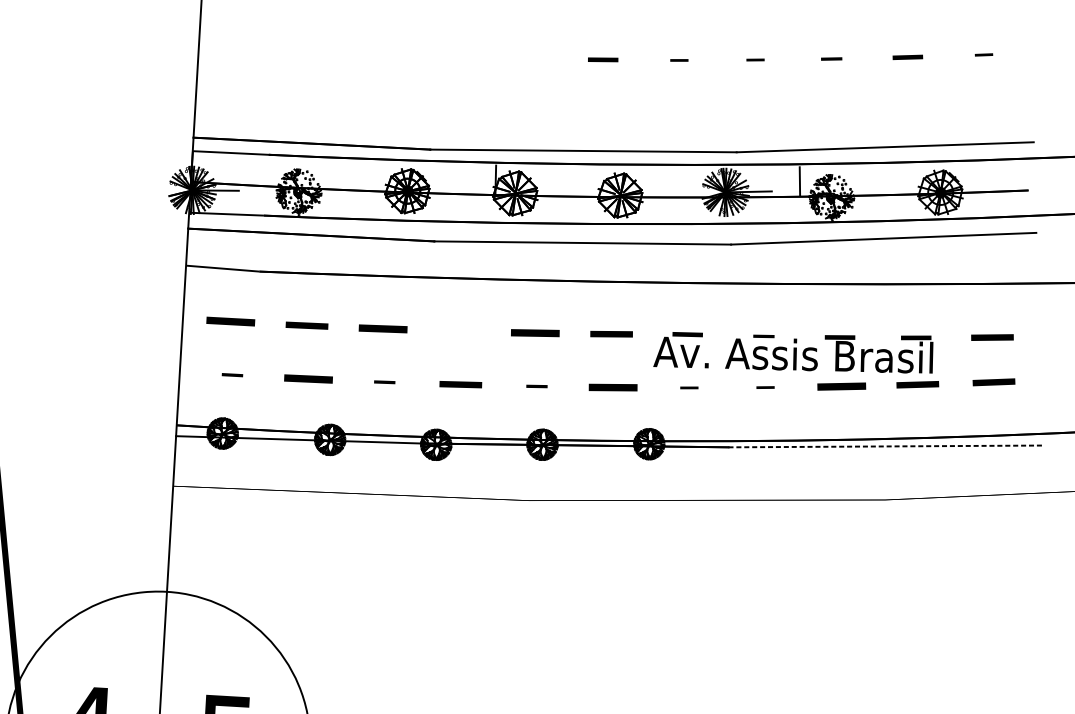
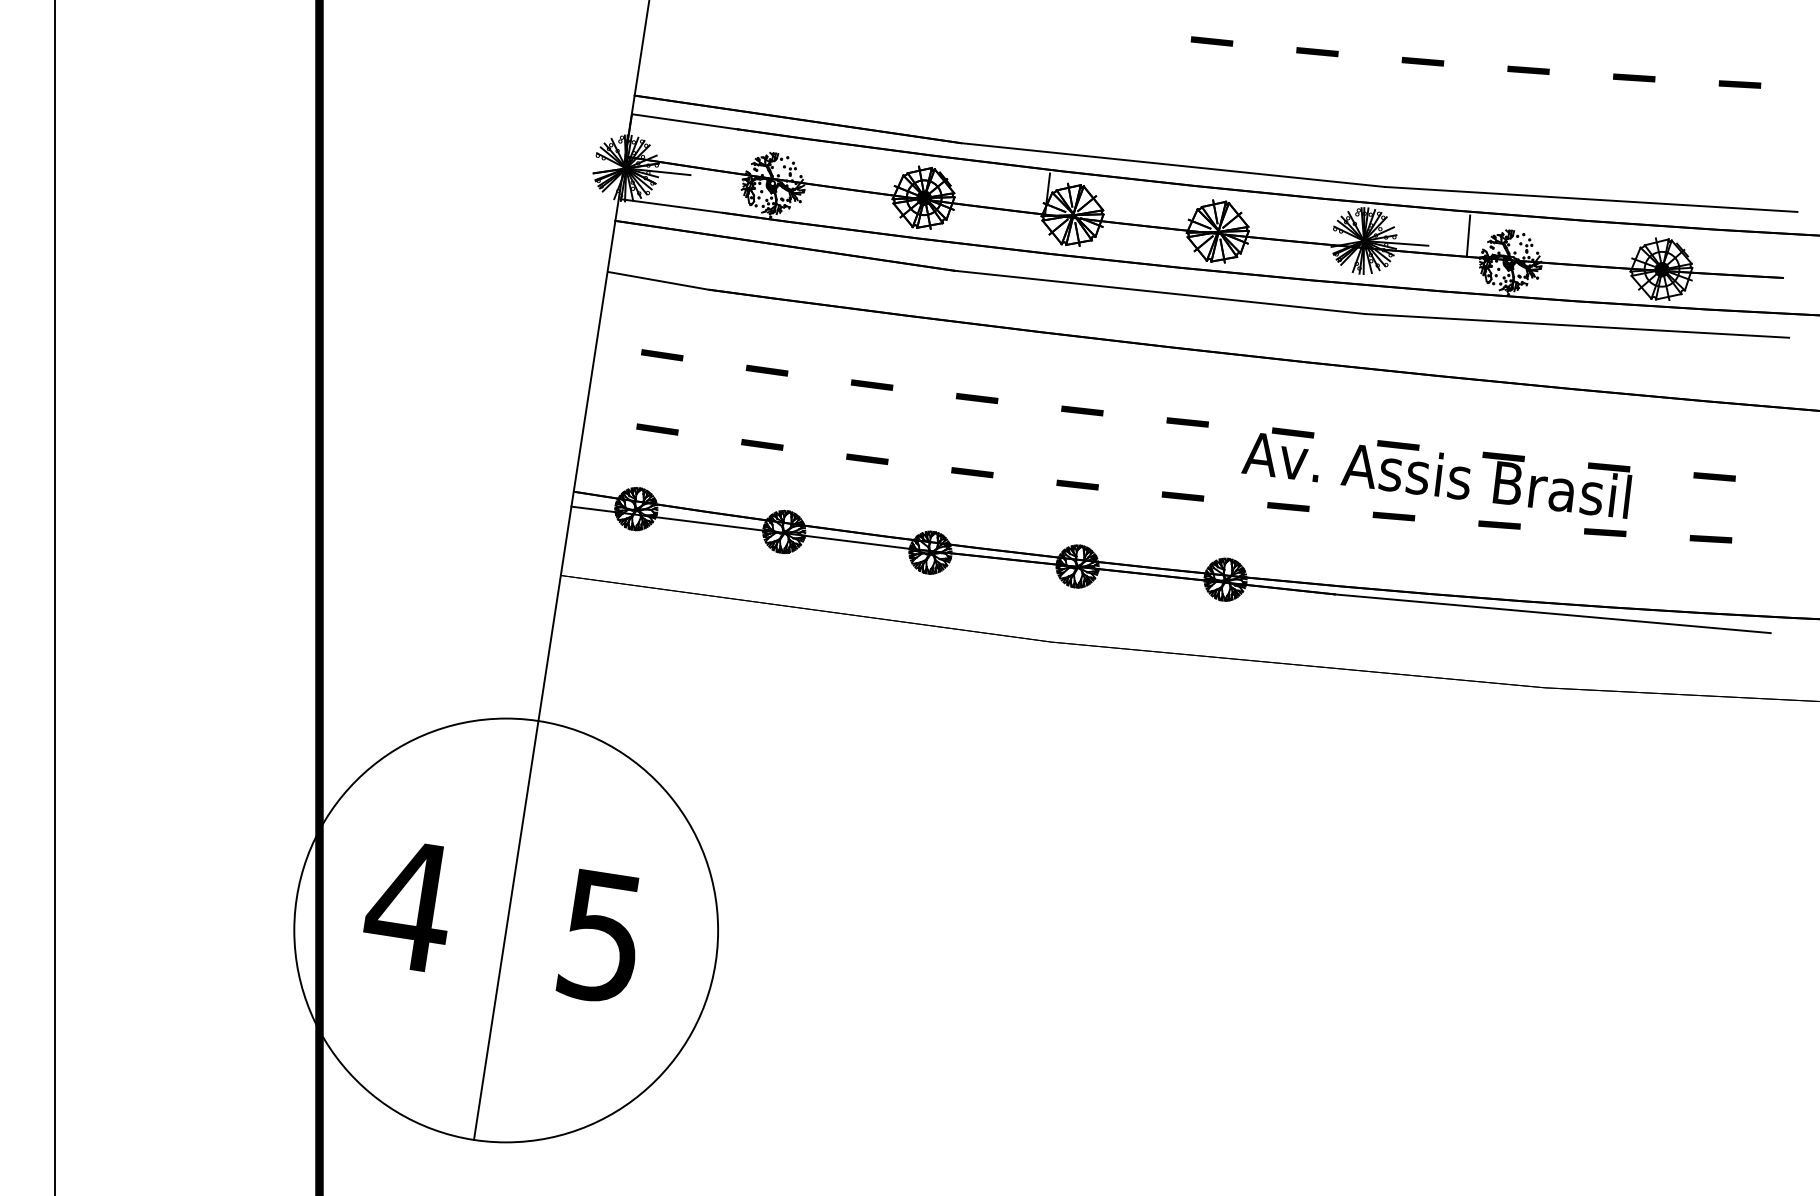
part: (983, 54) -> (1739, 84), size x1.67
part: (831, 58) -> (1528, 69), size x1.43
part: (755, 59) -> (1422, 61), size x1.67
part: (679, 60) -> (1317, 52), size x1.67
part: (231, 321) -> (662, 355), size x0.62
part: (306, 325) -> (766, 370), size x0.71
part: (382, 328) -> (871, 384), size x0.62
part: (458, 331) -> (976, 398), added
part: (535, 332) -> (1082, 410), size x0.62
part: (611, 334) -> (1187, 422), size x0.71
part: (763, 336) -> (1398, 445), size x1.43
part: (992, 337) -> (1714, 476), size x0.71
part: (232, 375) -> (657, 429), size x1.43
part: (308, 378) -> (762, 444), size x0.62
part: (384, 382) -> (867, 459), size x1.43
part: (993, 382) -> (1710, 539), size x0.71
part: (460, 384) -> (972, 472), size x0.71
part: (918, 384) -> (1605, 532), size x0.71
part: (536, 386) -> (1077, 484), size x1.43
part: (841, 386) -> (1499, 524), size x0.62
part: (612, 387) -> (1182, 496), size x0.62
part: (689, 387) -> (1288, 506), size x1.67
part: (765, 387) -> (1393, 516), size x1.67
line: (885, 446) -> (1552, 613), dashed -> solid

